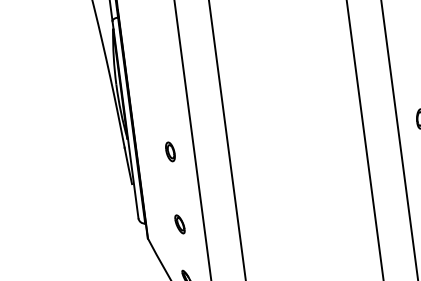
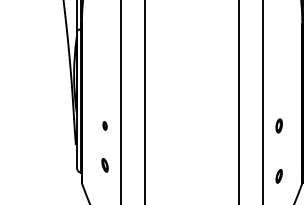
part: (169, 151) -> (104, 125), size x0.6
part: (179, 224) -> (104, 165), moved

